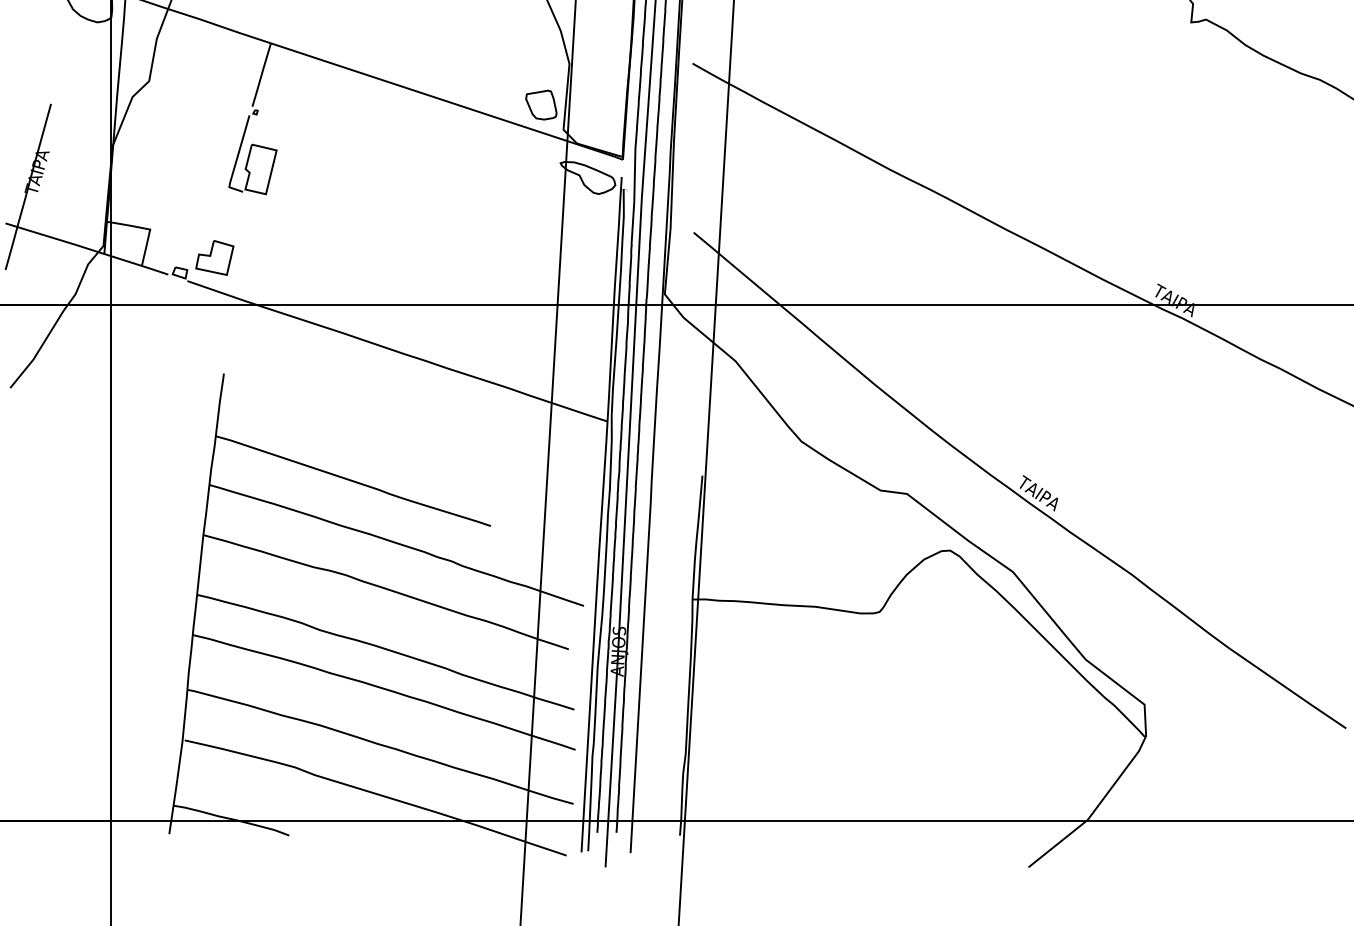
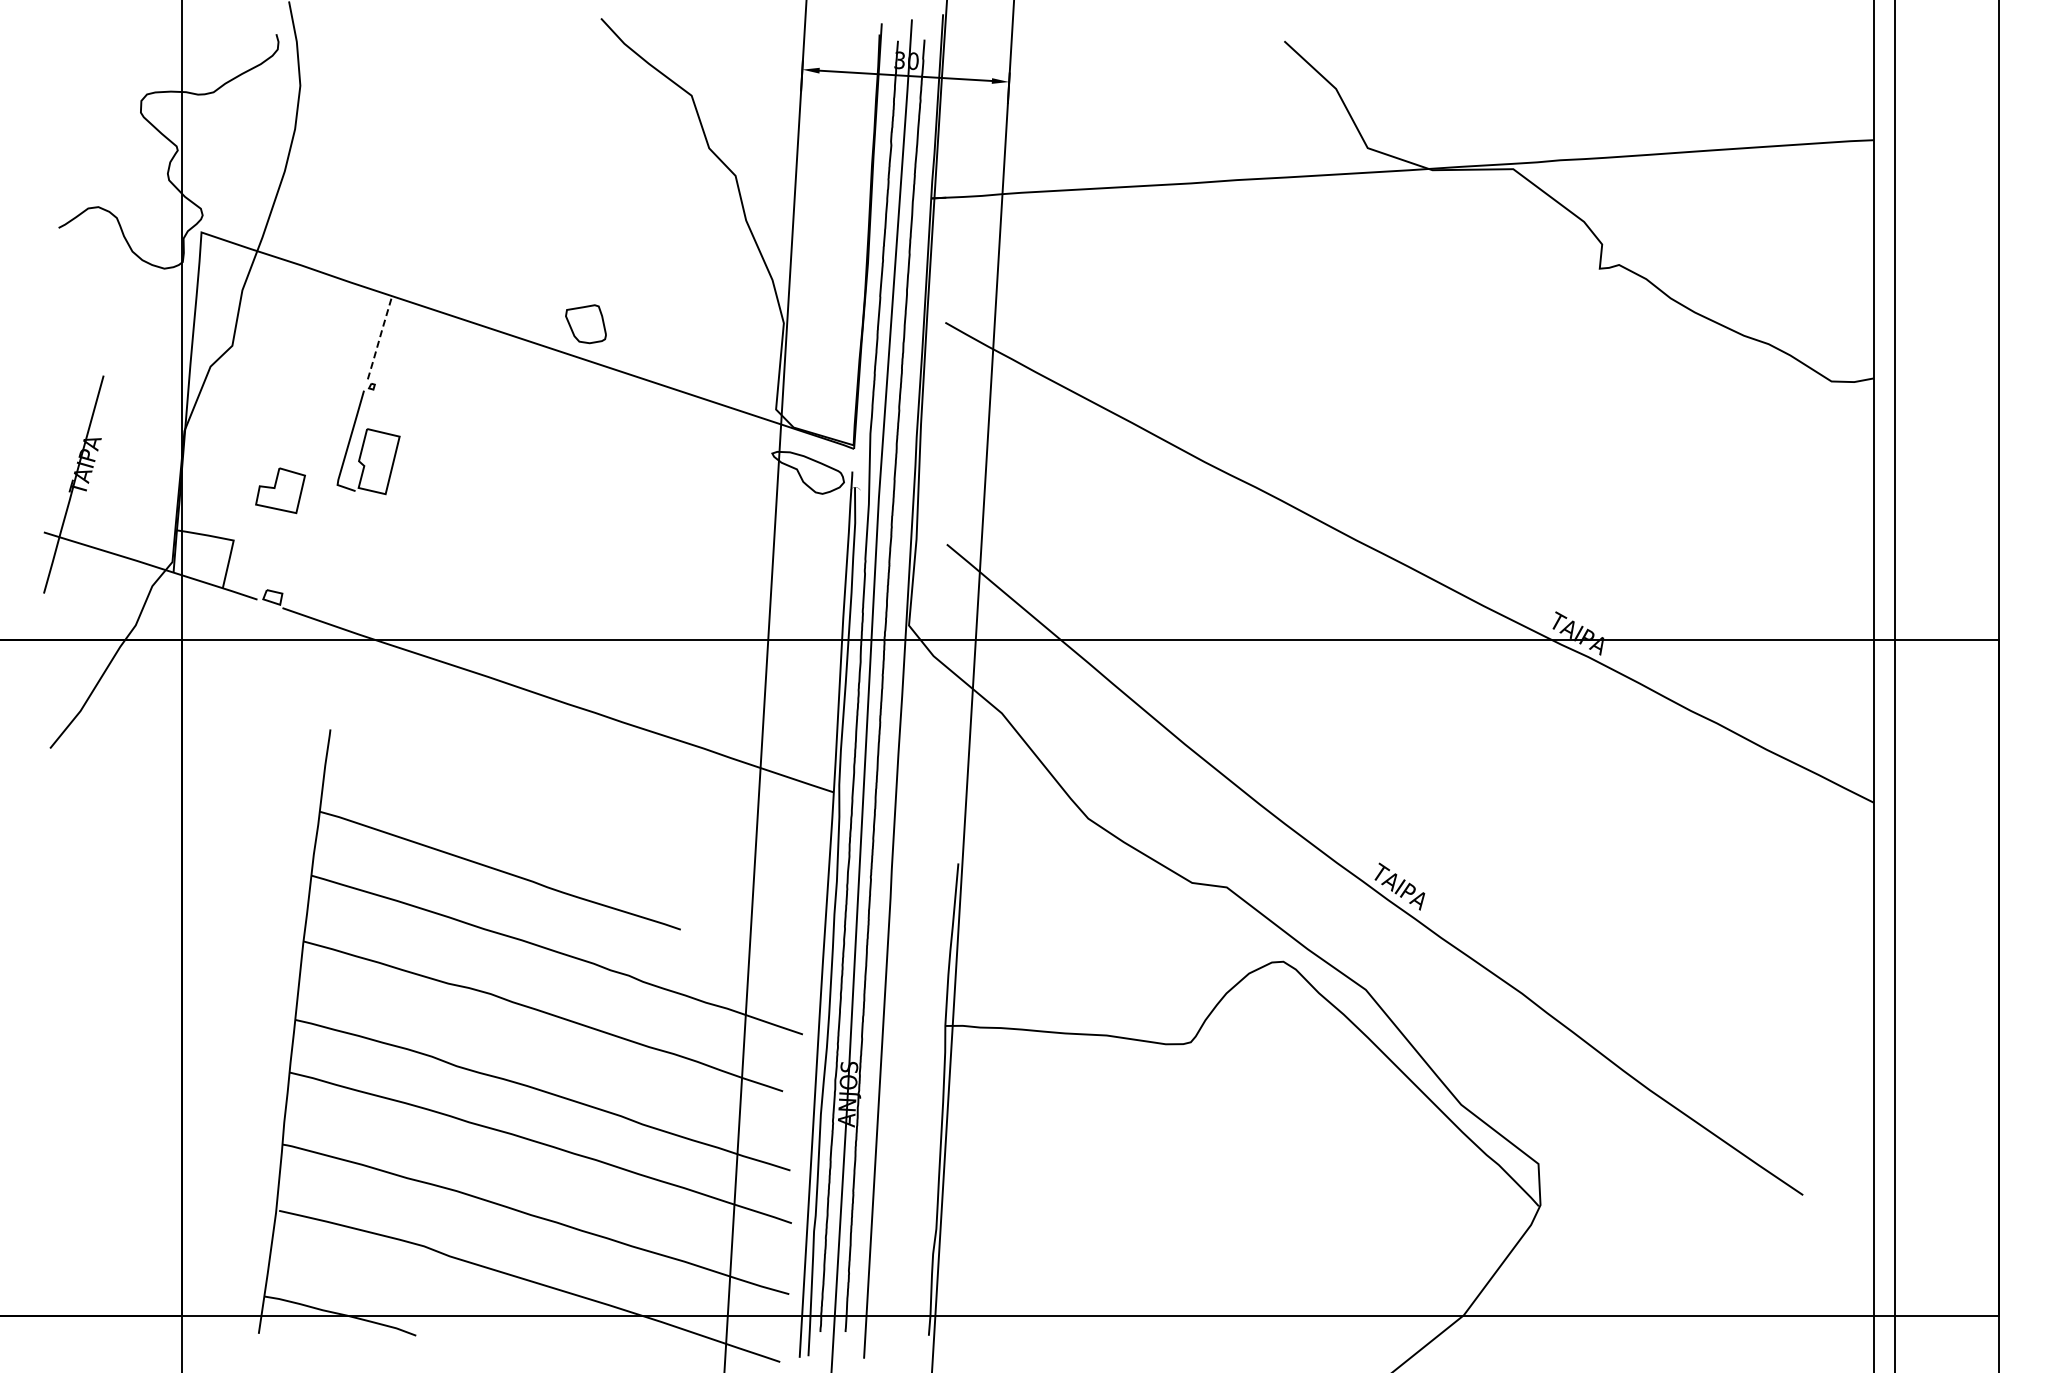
line: (261, 74) -> (379, 337), solid -> dashed
part: (540, 105) -> (585, 324), moved
part: (214, 257) -> (280, 490), moved

